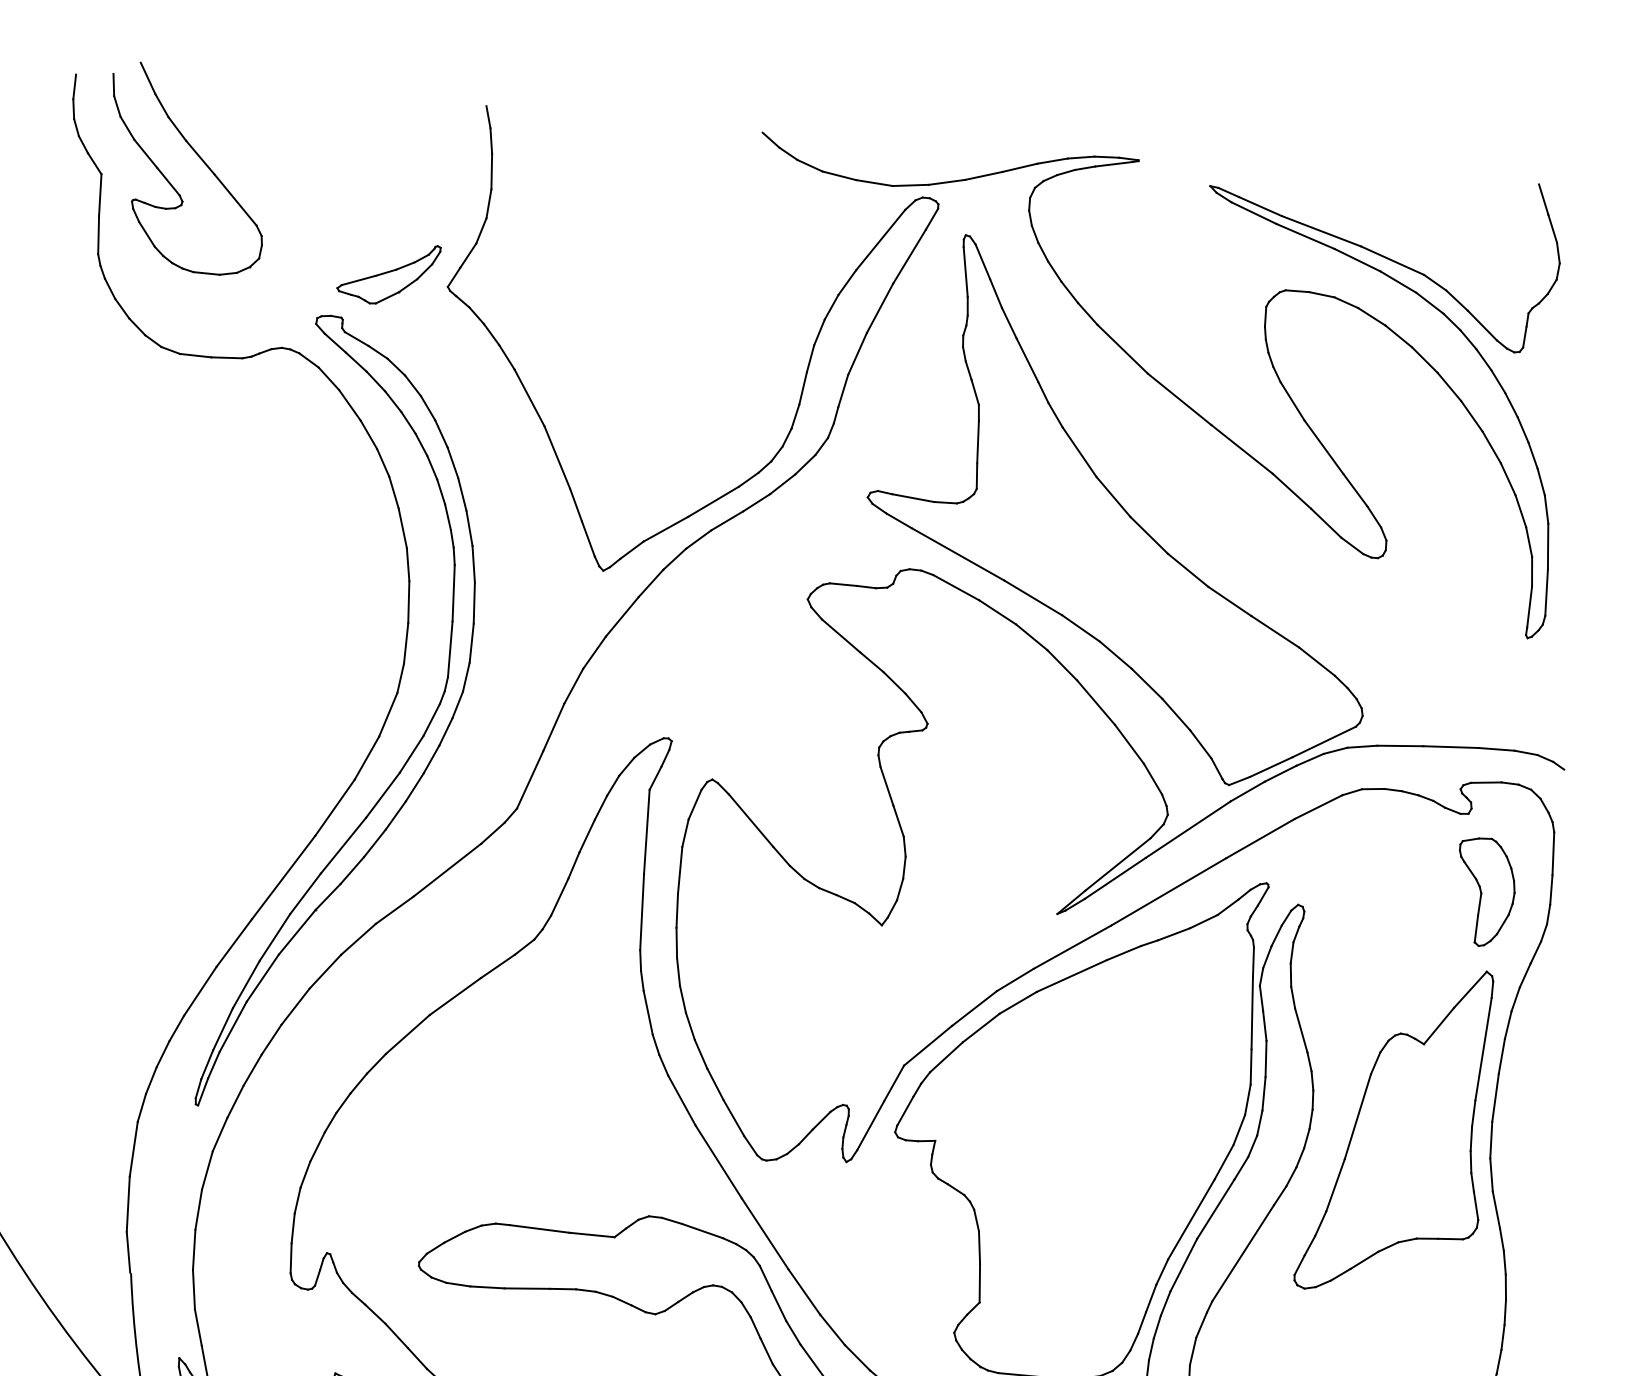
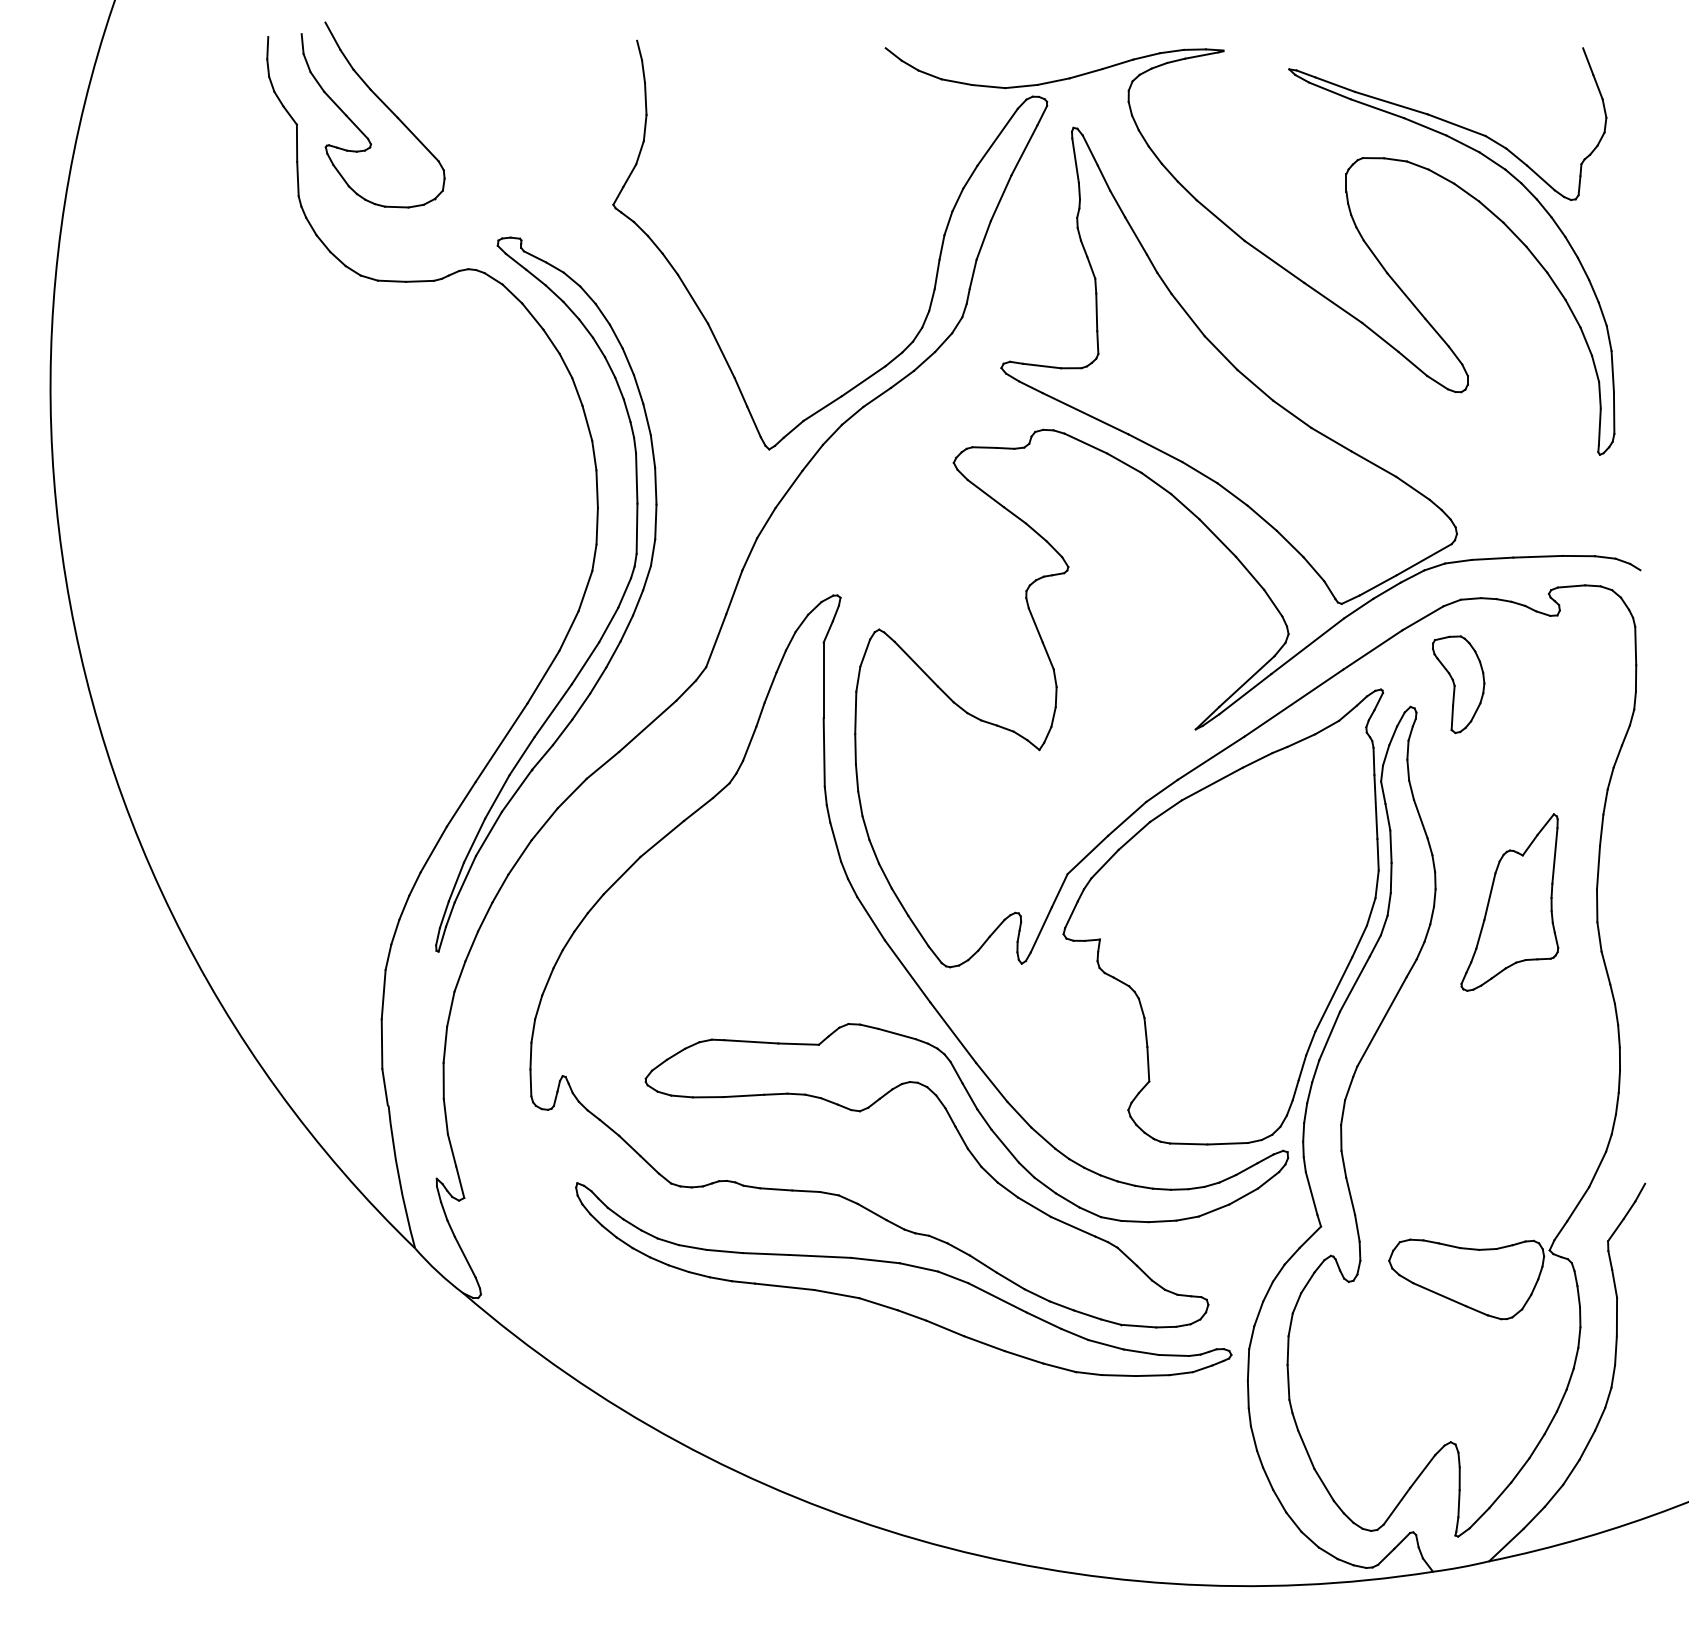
part: (388, 273) -> (559, 196), removed
part: (1485, 892) -> (1458, 684), moved
part: (1393, 1129) -> (1509, 902), size x0.6

